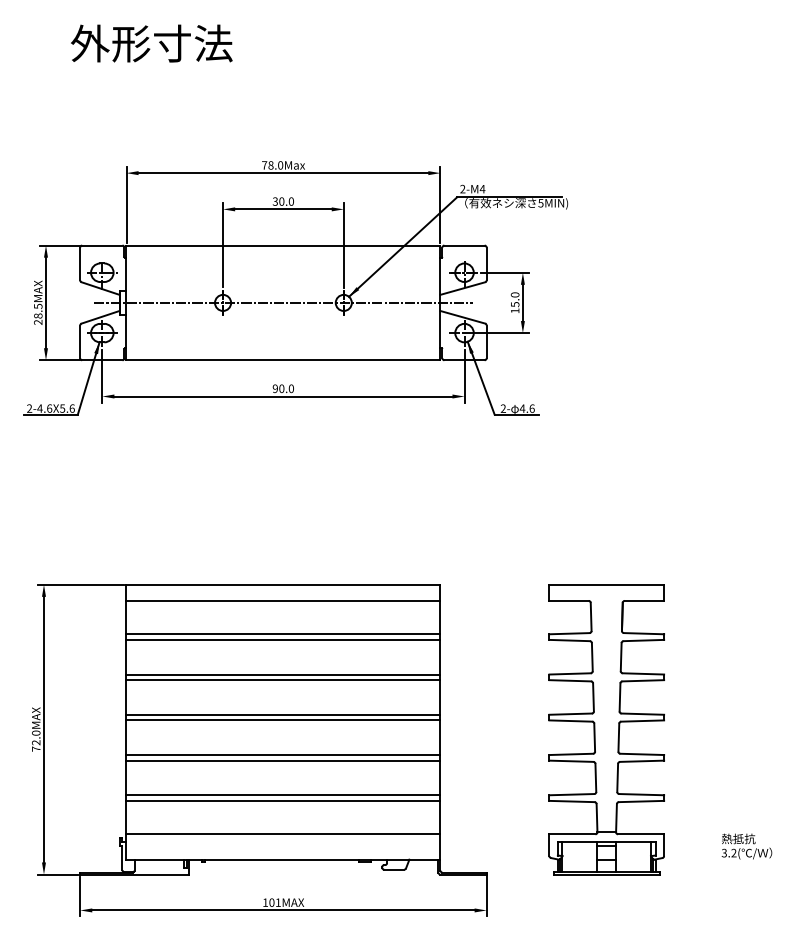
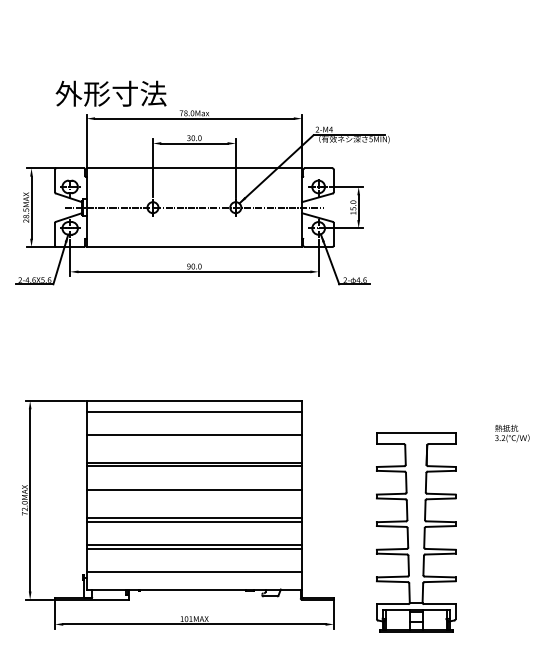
text: (150, 43) -> (110, 93), moved
line: (283, 639) -> (194, 438), removed
line: (283, 721) -> (194, 494), removed
part: (607, 729) -> (416, 532), moved
text: (747, 846) -> (512, 433), moved

